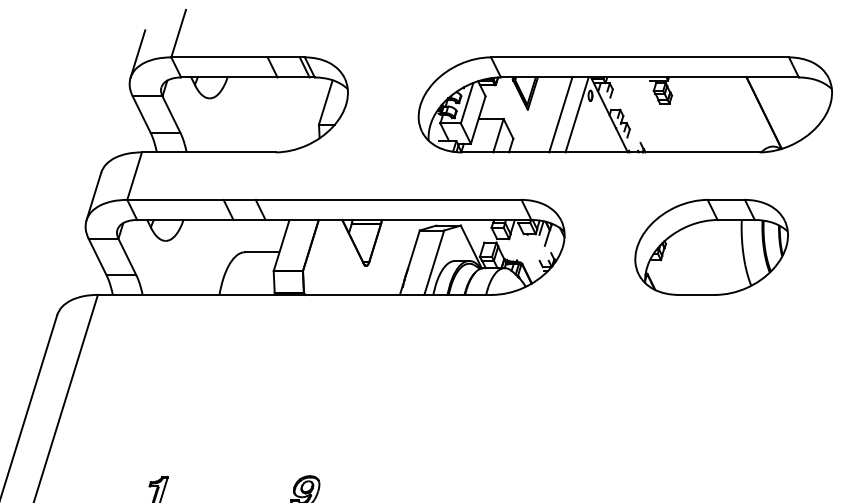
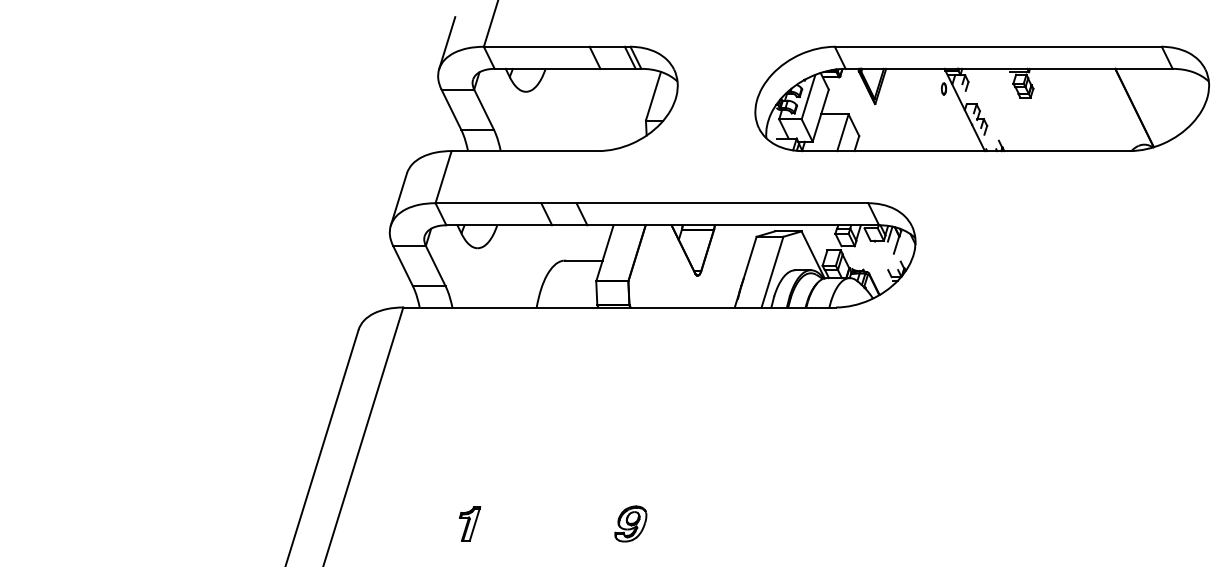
line: (560, 114) -> (911, 109), removed
line: (576, 114) -> (928, 109), removed
part: (711, 247) -> (1076, 255), removed

